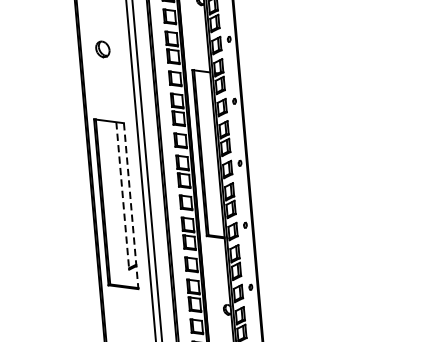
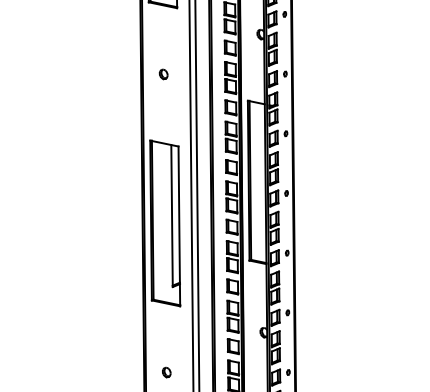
part: (102, 49) -> (163, 74), size x0.62
line: (123, 196) -> (172, 216), dashed -> solid
line: (131, 206) -> (179, 226), dashed -> solid

